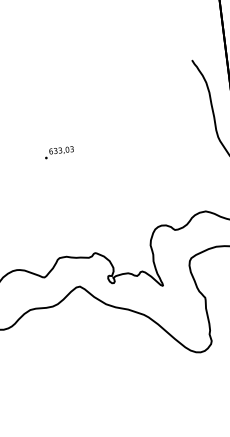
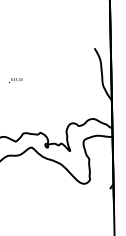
text: (58, 152) -> (15, 80), moved

